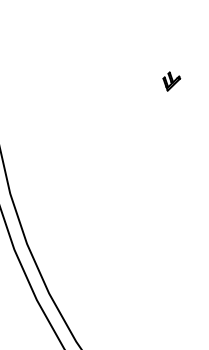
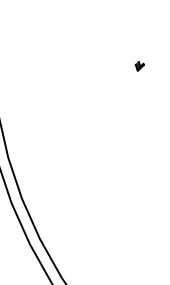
part: (171, 81) -> (139, 66), size x0.6

